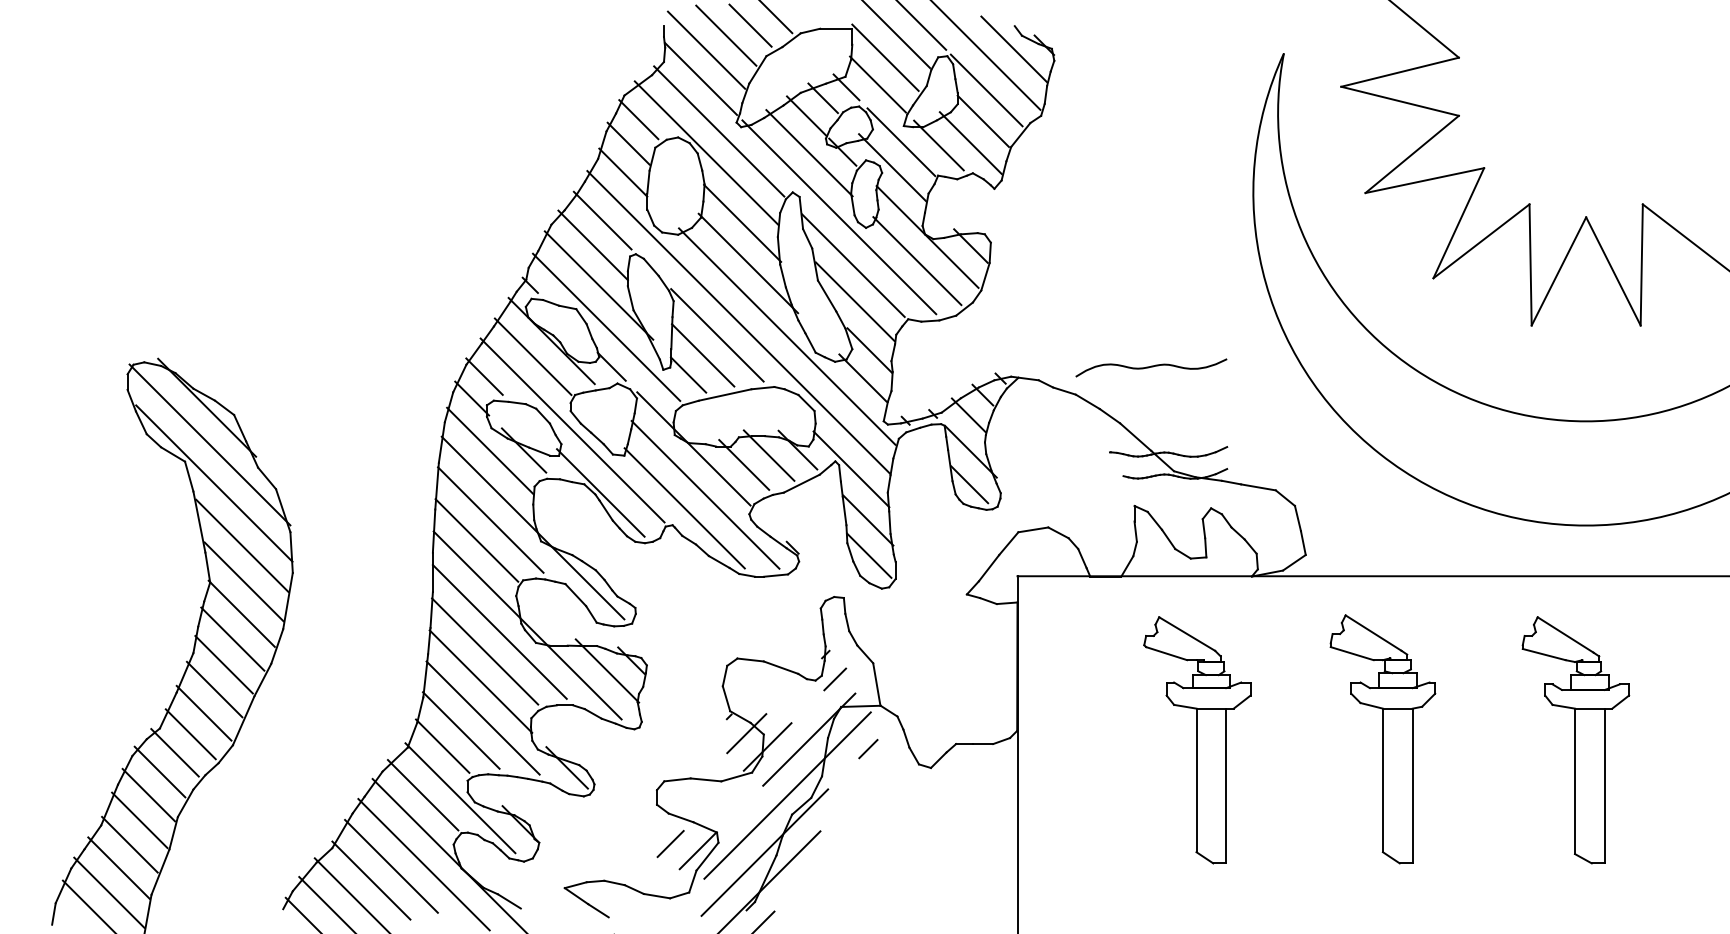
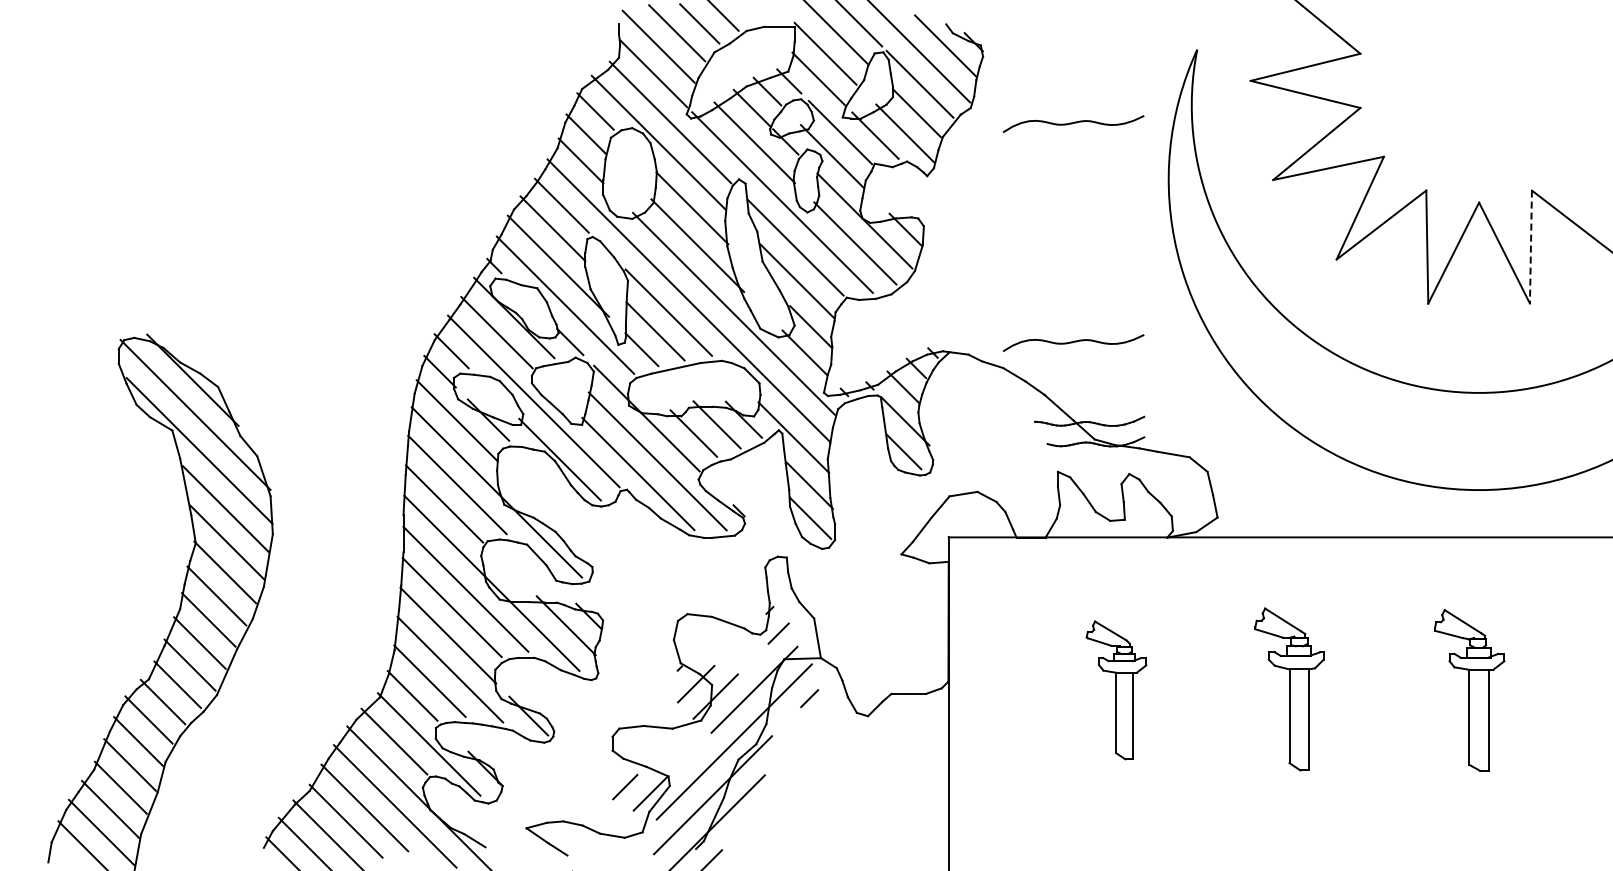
curve: (1151, 132) -> (1073, 123), added
line: (1641, 265) -> (1530, 247), solid -> dashed
part: (1382, 739) -> (1289, 689), size x0.7
part: (1197, 740) -> (1116, 690), size x0.6
part: (1575, 740) -> (1469, 690), size x0.7

